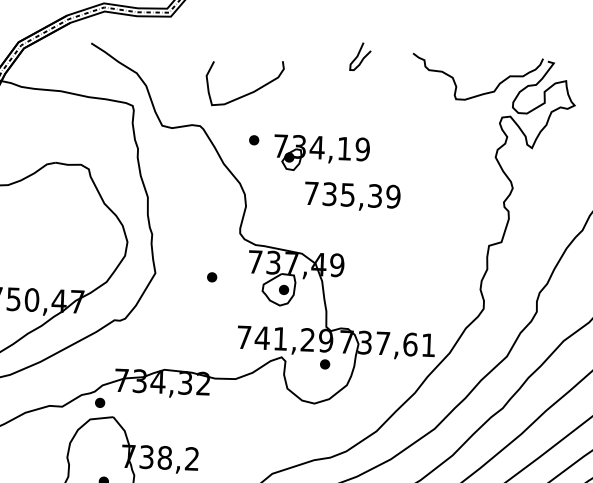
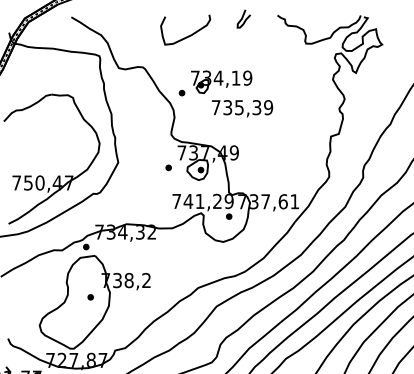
curve: (248, 92) -> (188, 35), moved
part: (253, 139) -> (181, 92), moved
part: (211, 276) -> (168, 167), moved

